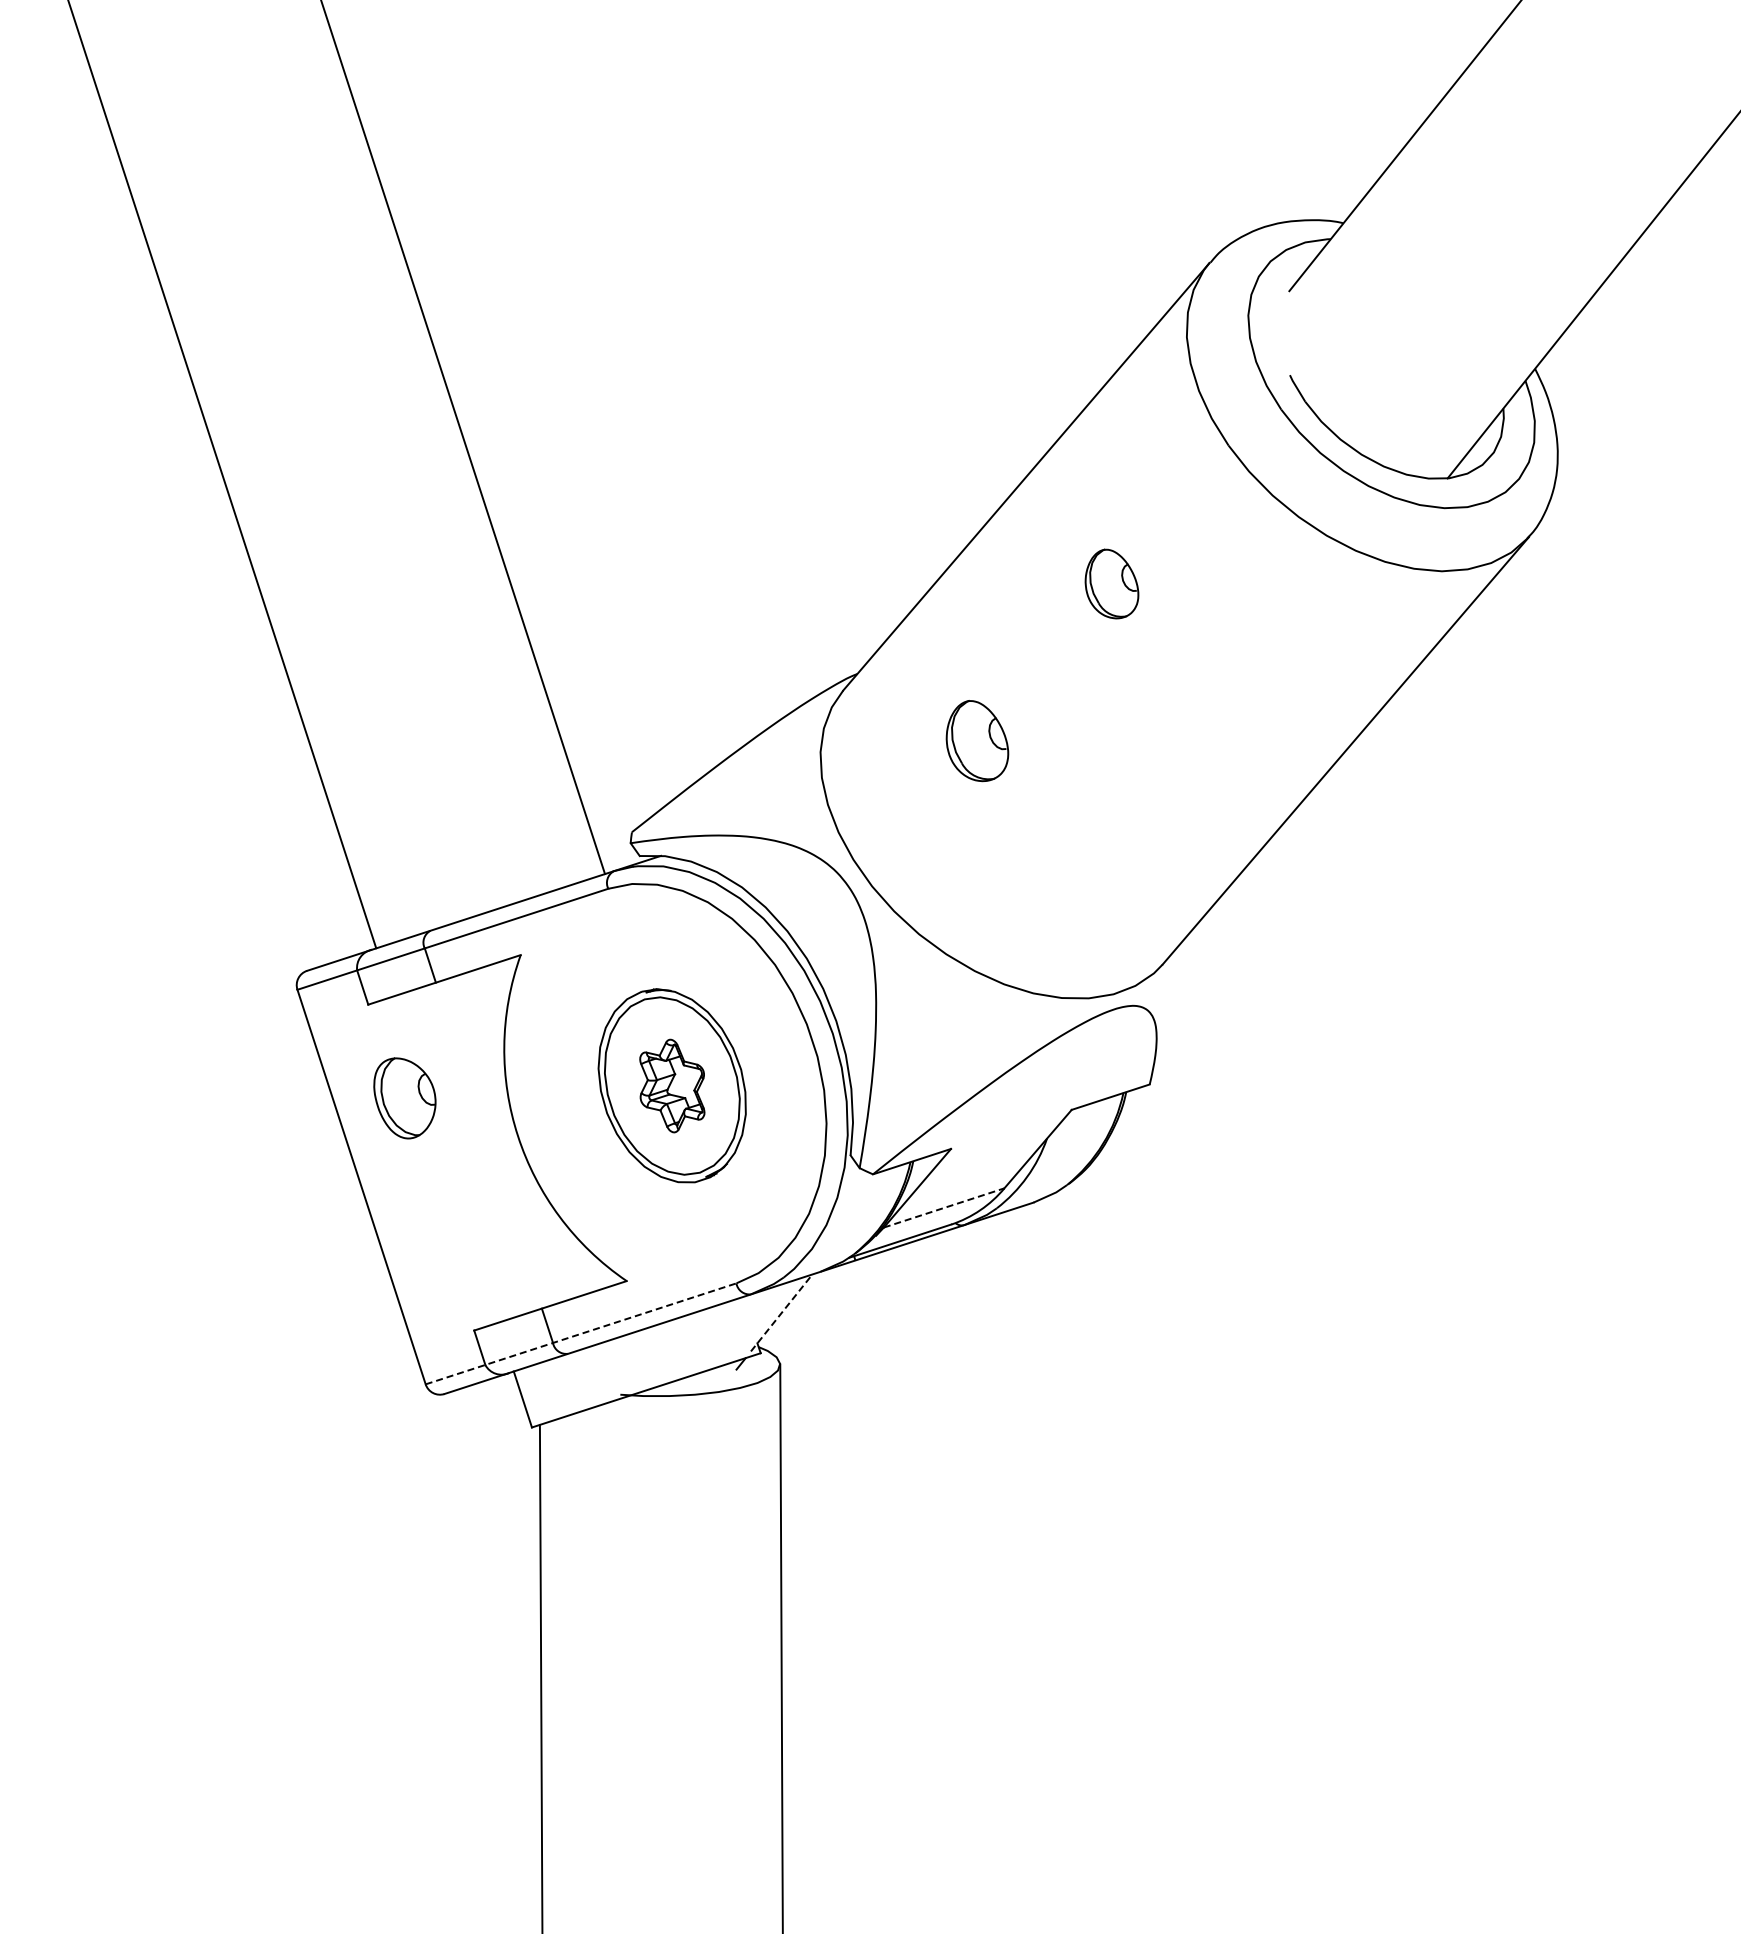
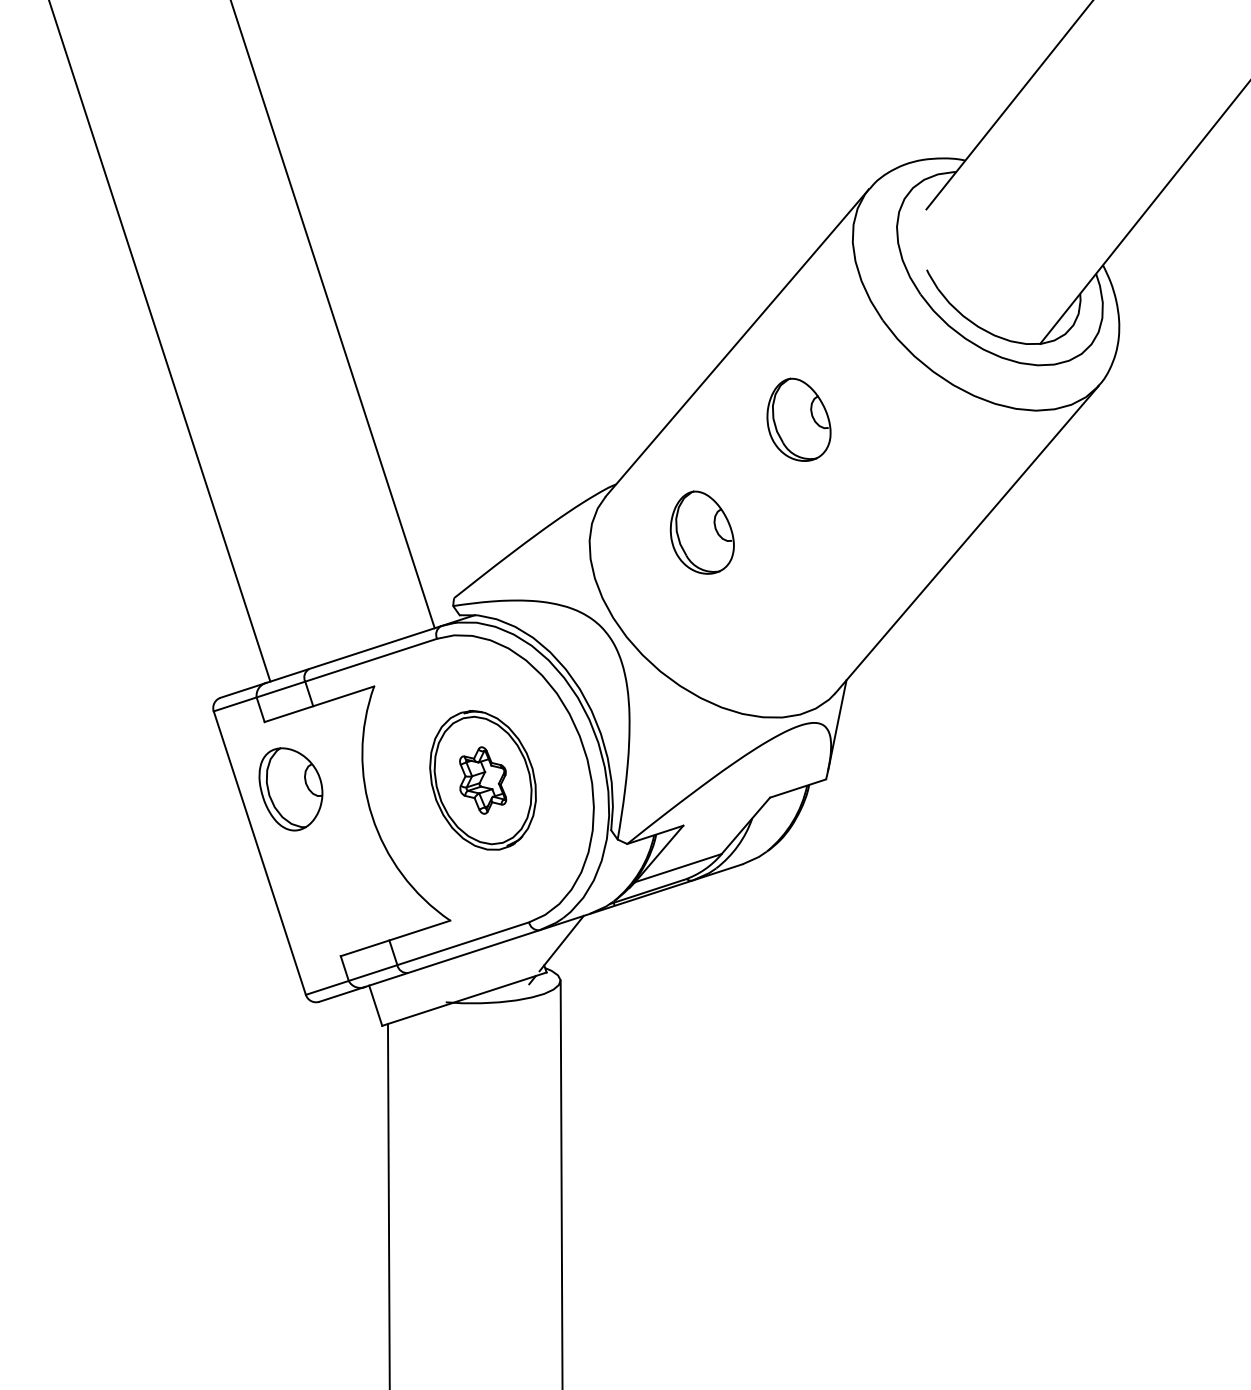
part: (1111, 583) -> (798, 419), size x1.67
part: (977, 740) -> (702, 532), size x1.43
line: (1165, 1009) -> (837, 725), added
part: (404, 1098) -> (290, 789), size x1.43
line: (944, 1207) -> (678, 867), dashed -> solid
line: (782, 1312) -> (562, 943), dashed -> solid
line: (581, 1333) -> (417, 958), dashed -> solid

